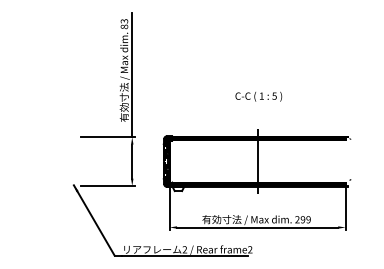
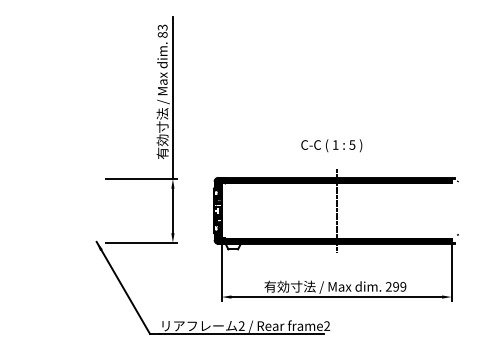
text: (258, 96) -> (331, 145), moved

